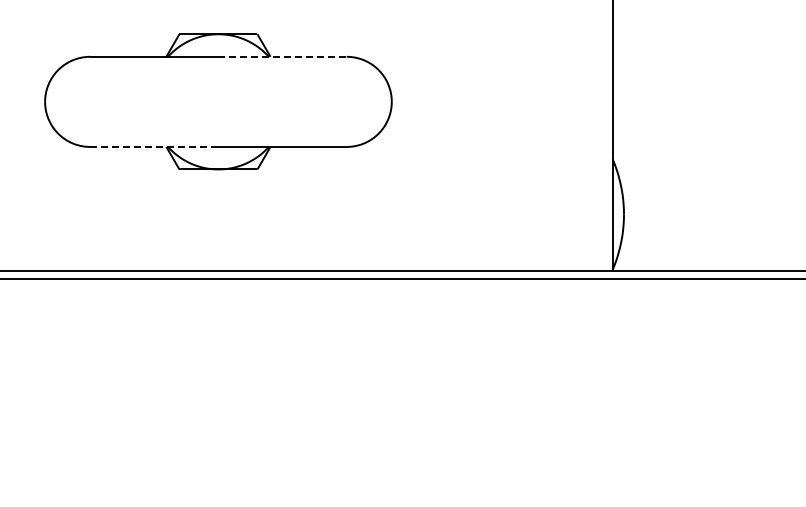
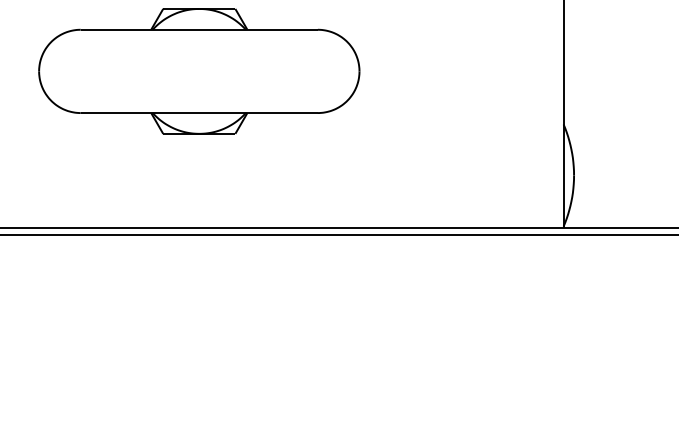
line: (283, 56) -> (259, 29), dashed -> solid
line: (153, 146) -> (139, 112), dashed -> solid

